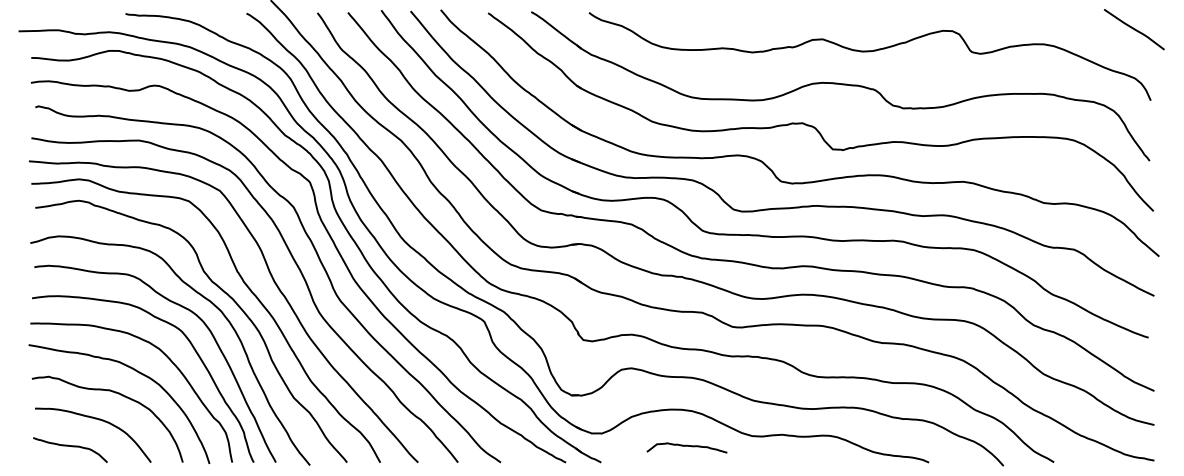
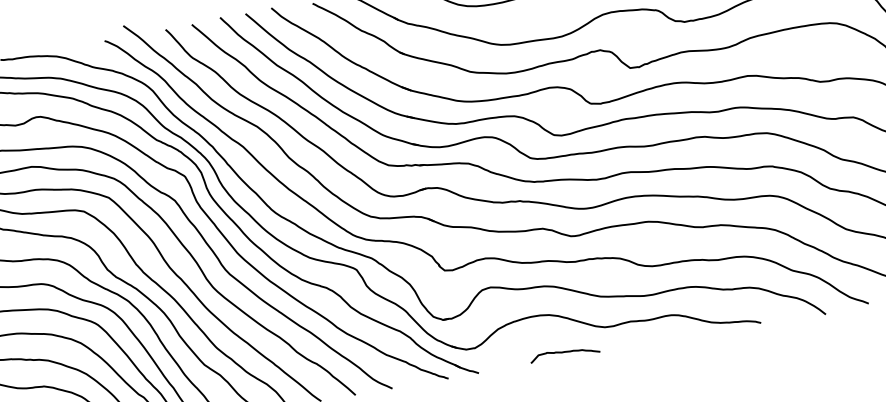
curve: (686, 446) -> (564, 352), moved

